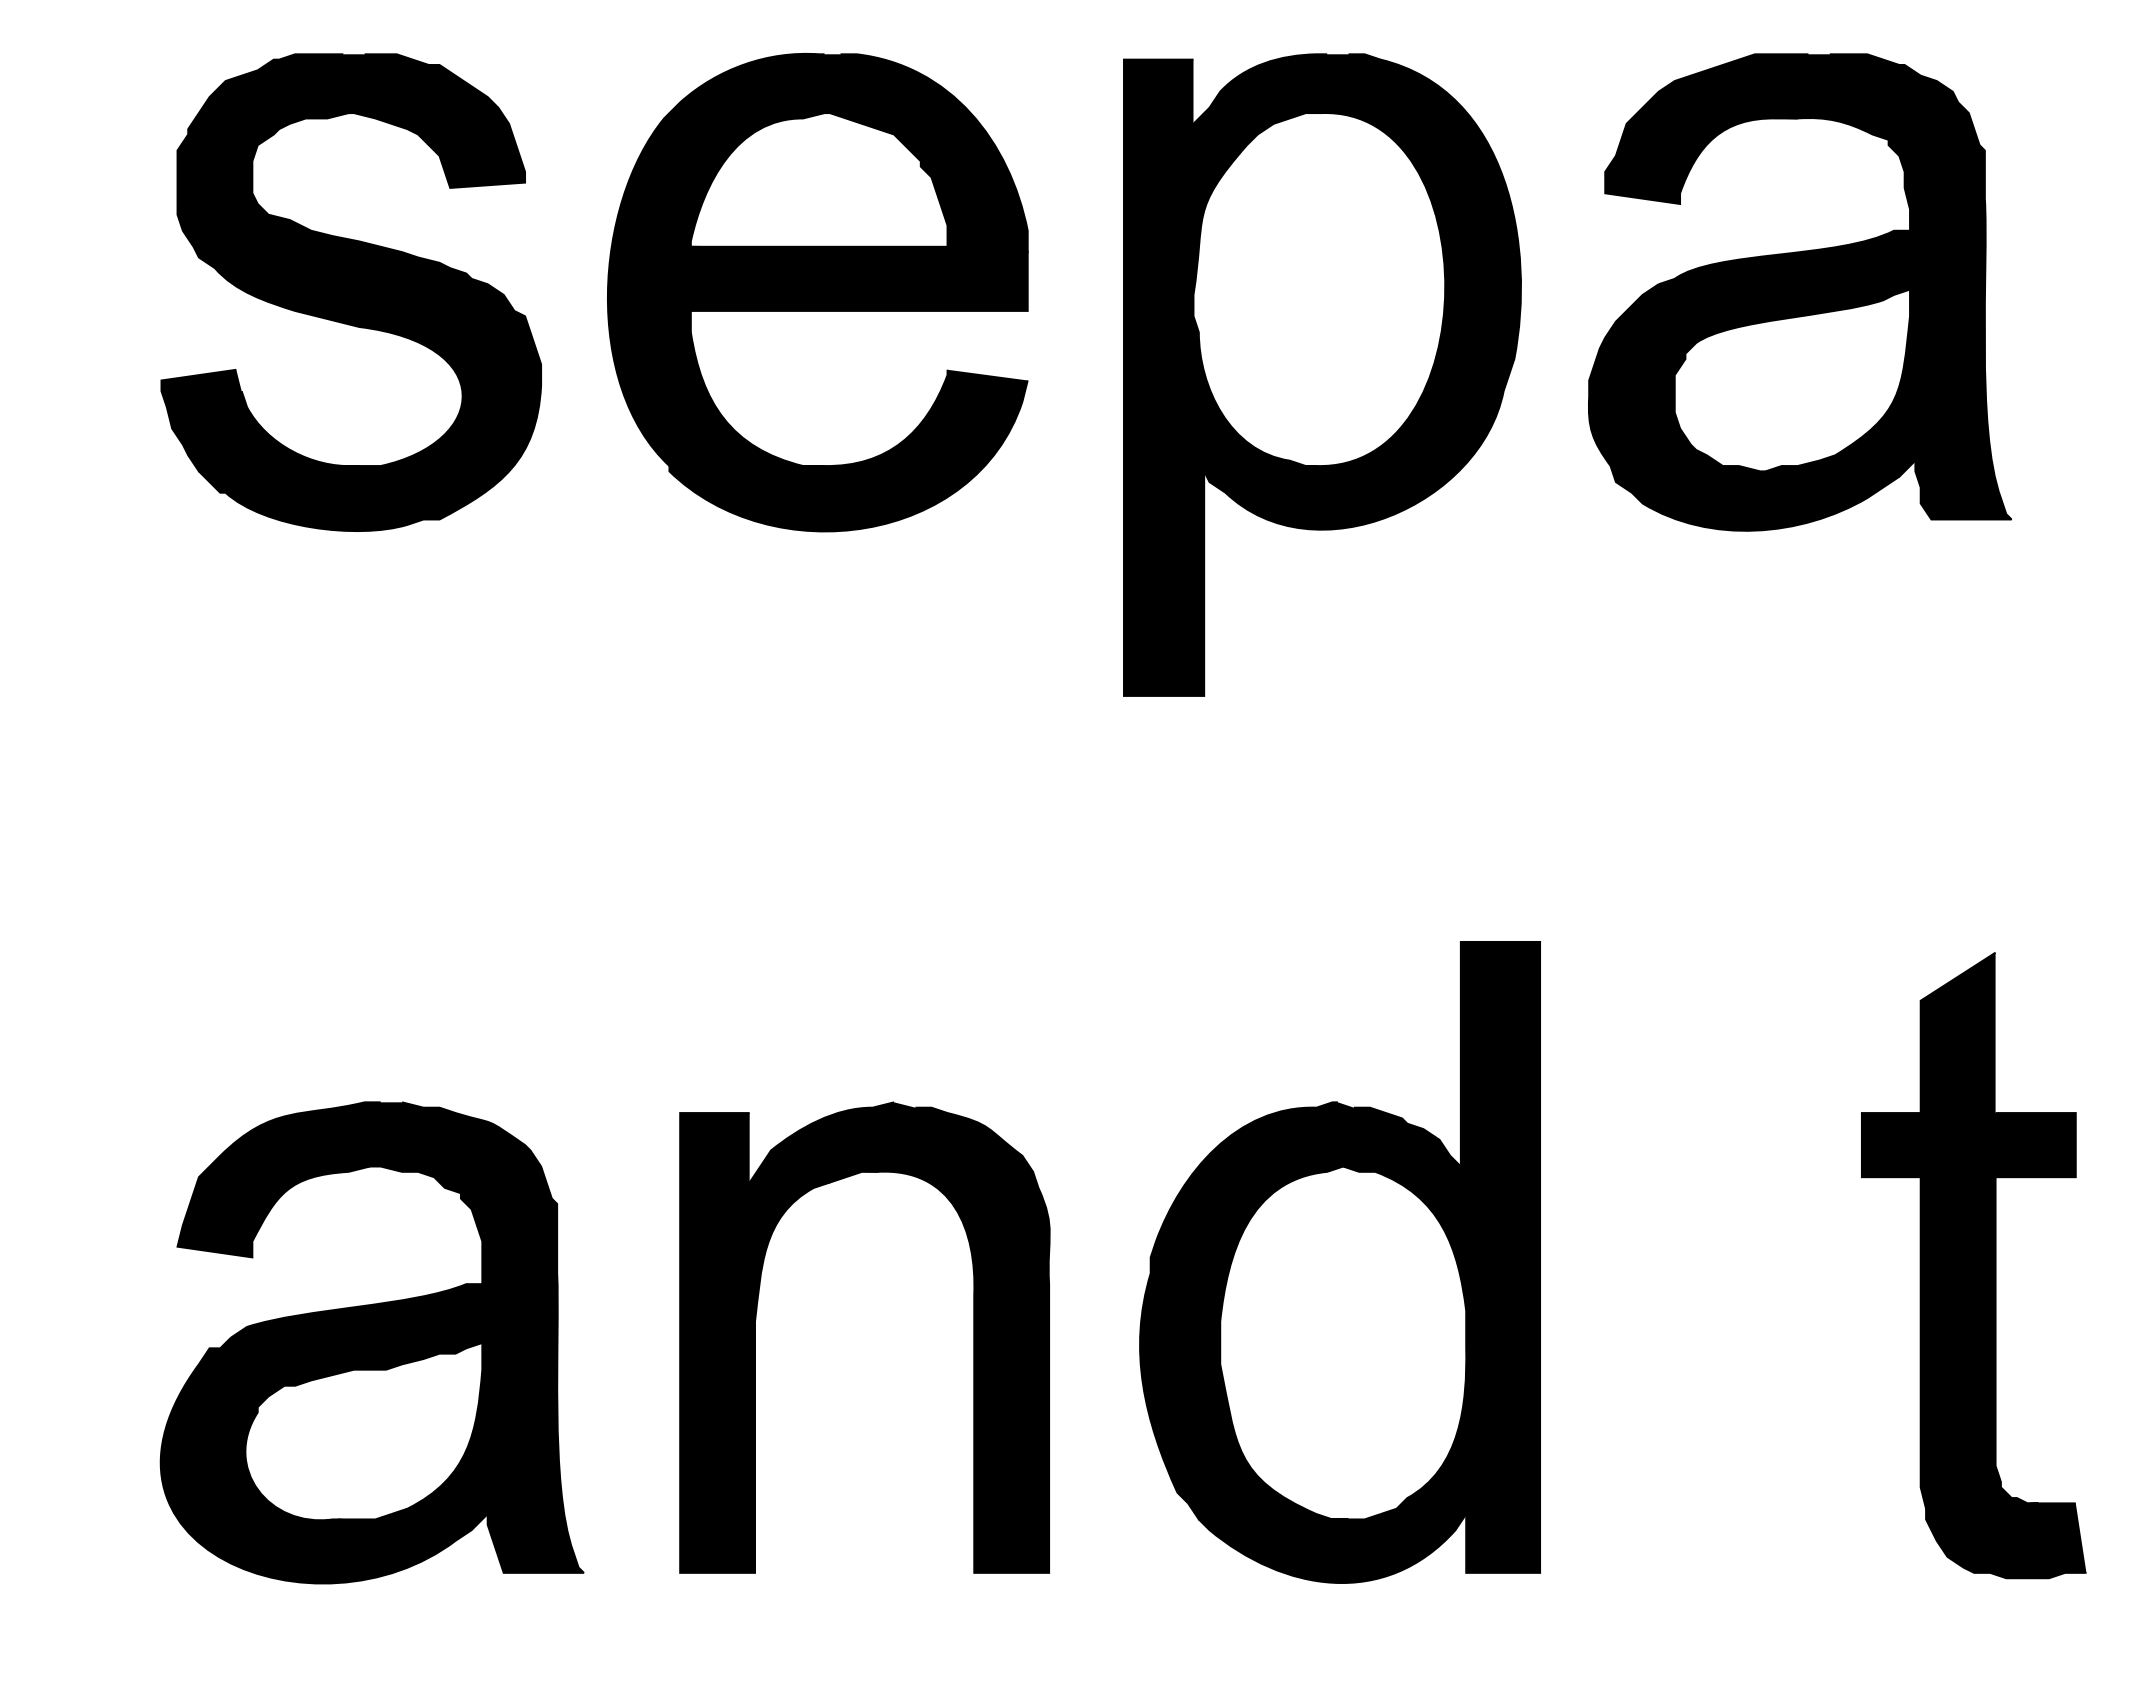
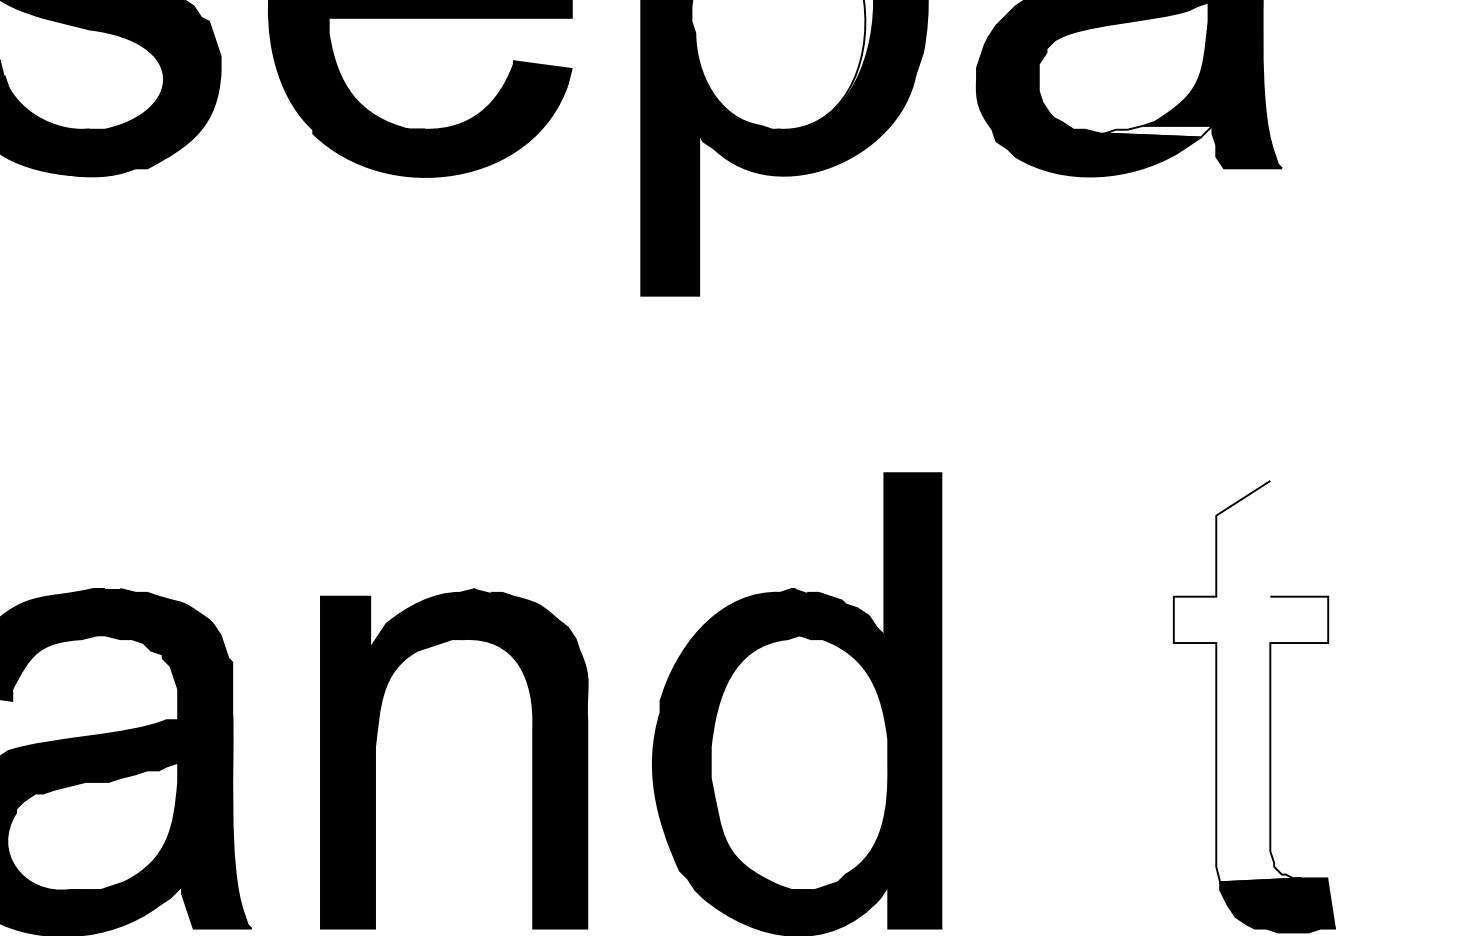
fill: (1840, 468) -> (1158, 131), removed
fill: (1968, 1230) -> (1250, 681), removed

